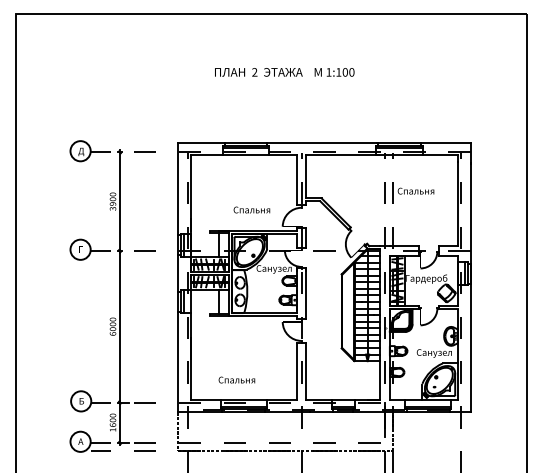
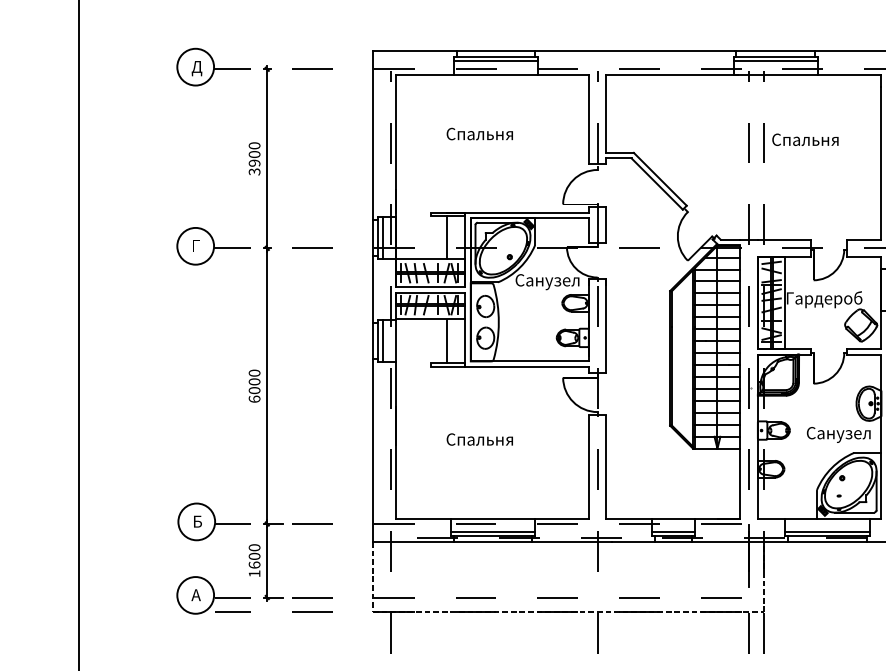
text: (251, 209) -> (479, 133), moved
text: (236, 379) -> (479, 438), moved

